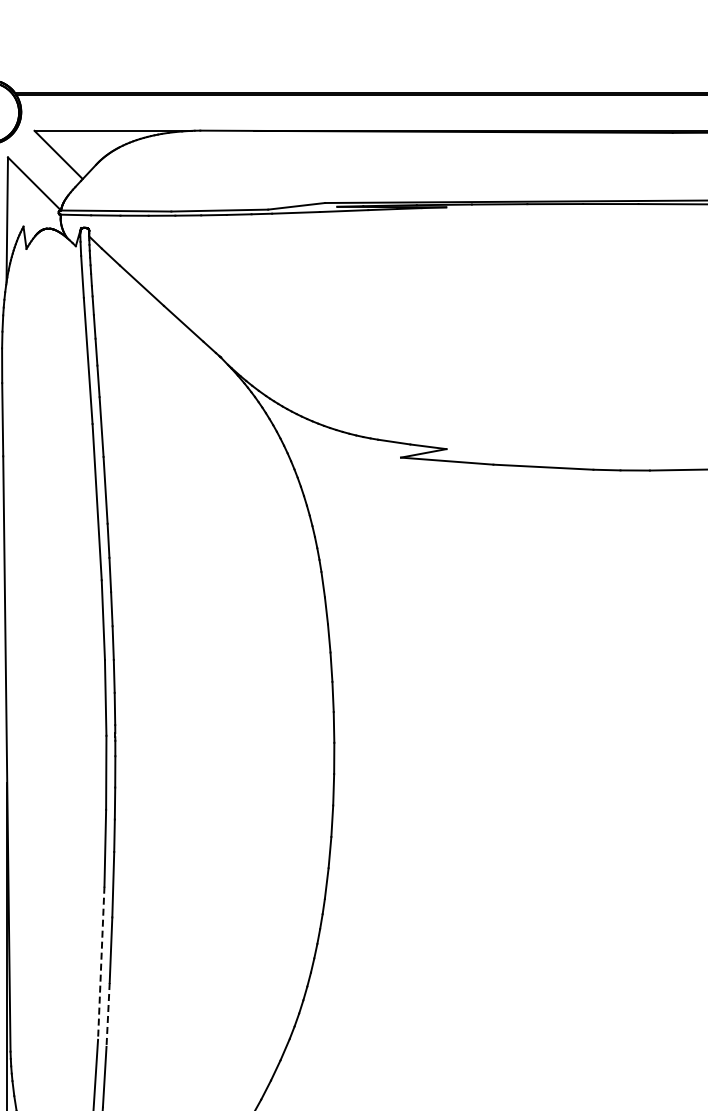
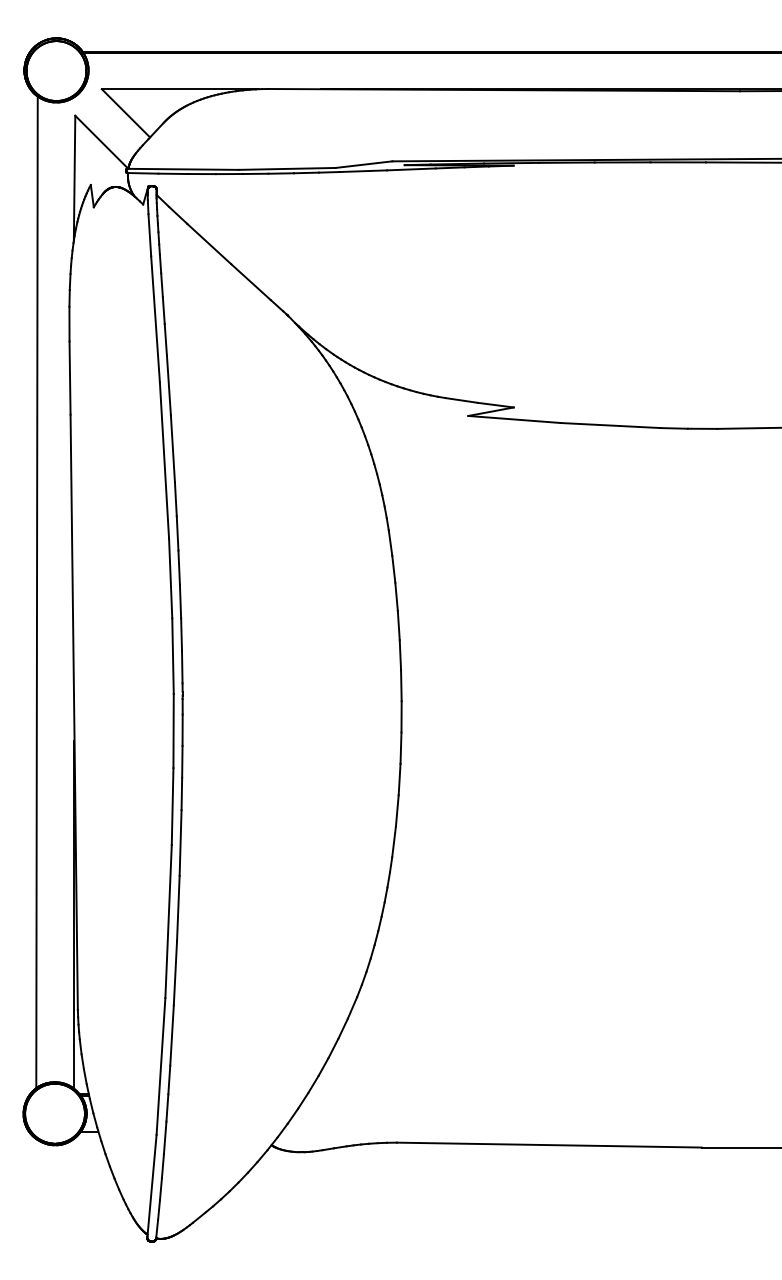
line: (101, 963) -> (168, 921), dashed -> solid
line: (108, 1015) -> (175, 973), dashed -> solid

